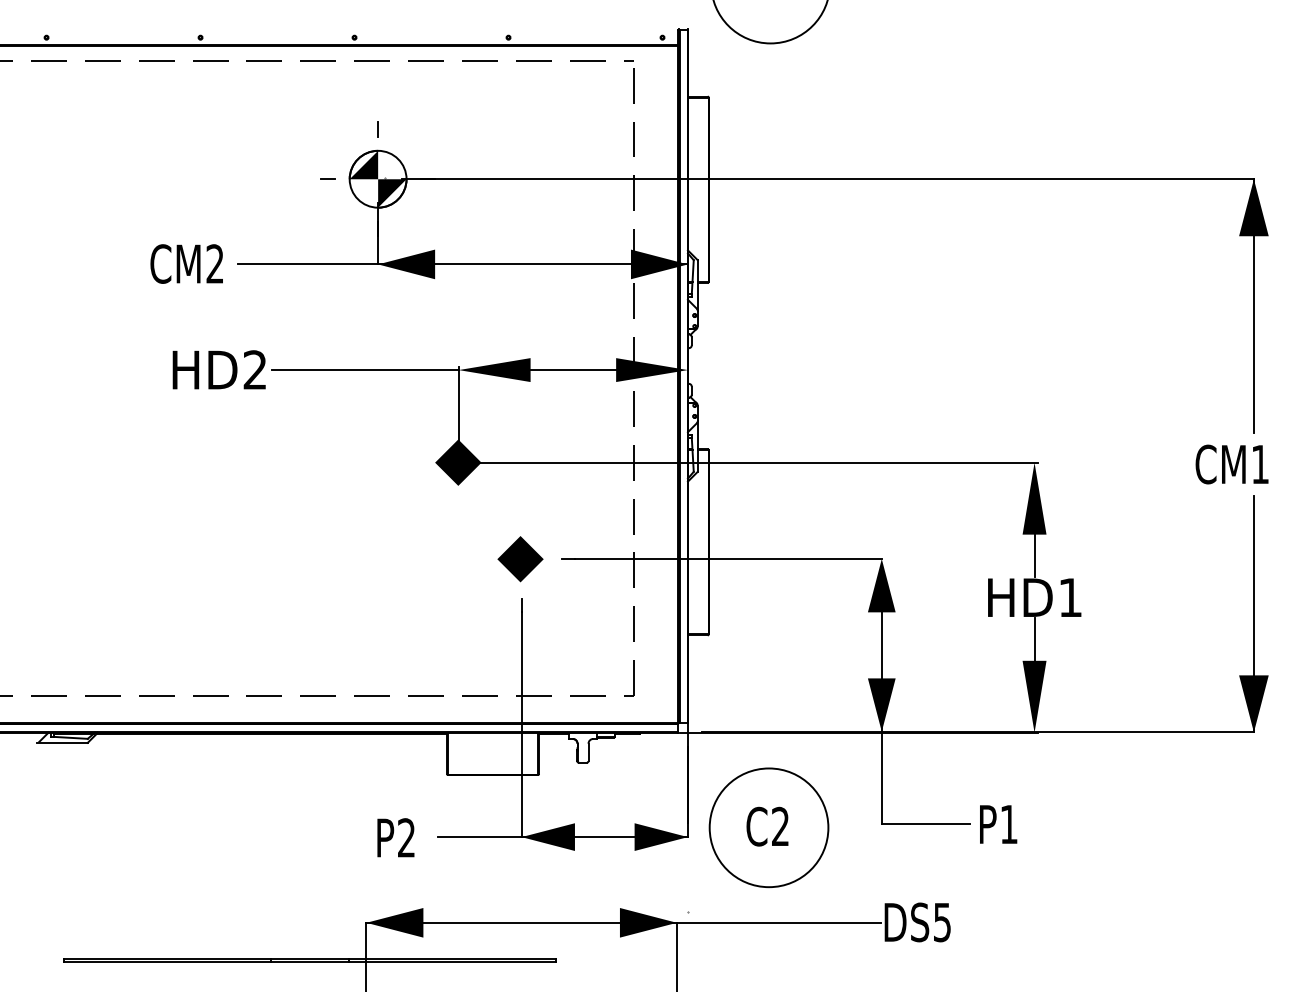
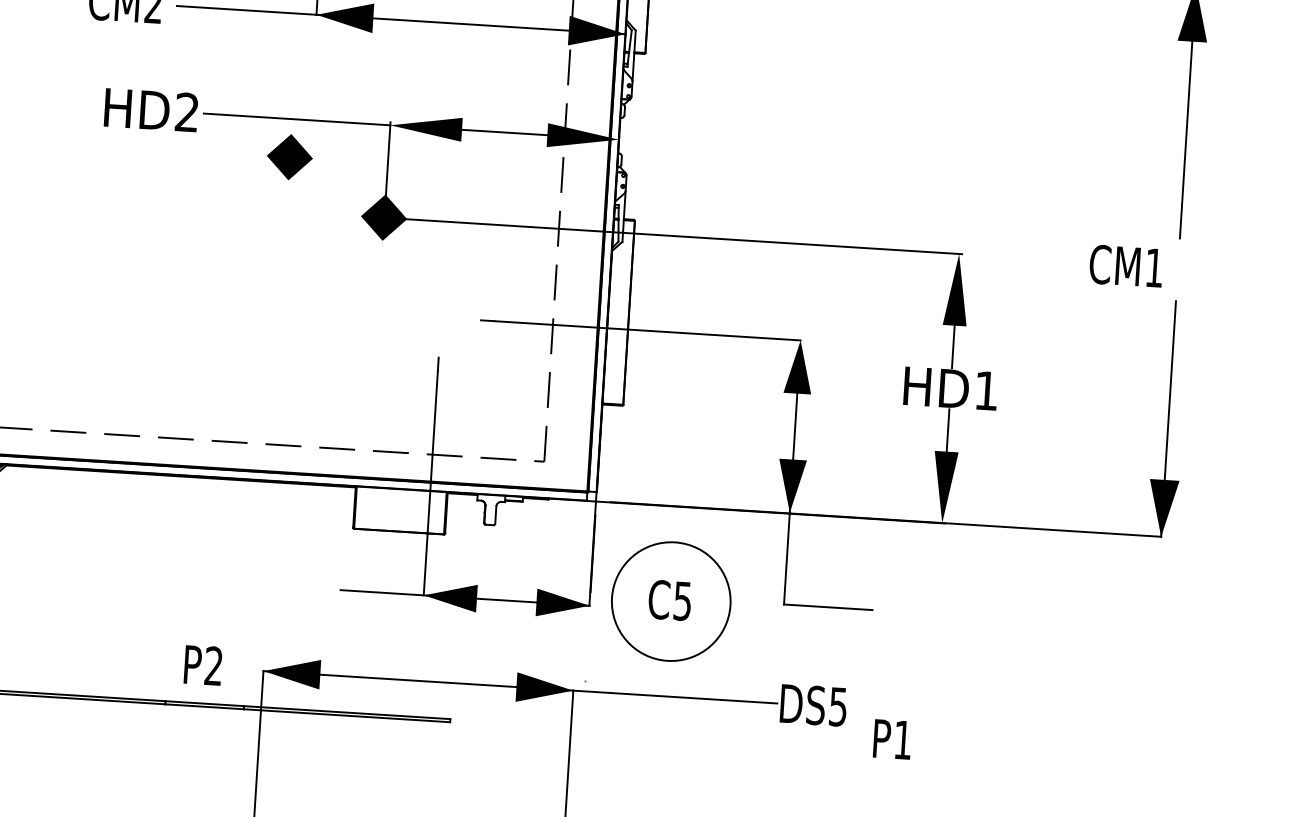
text: (1231, 464) -> (1125, 266), moved
part: (520, 559) -> (289, 157), moved
text: (998, 824) -> (892, 739), moved
text: (780, 826) -> (682, 601), C2 -> C5
text: (395, 837) -> (202, 665), moved

